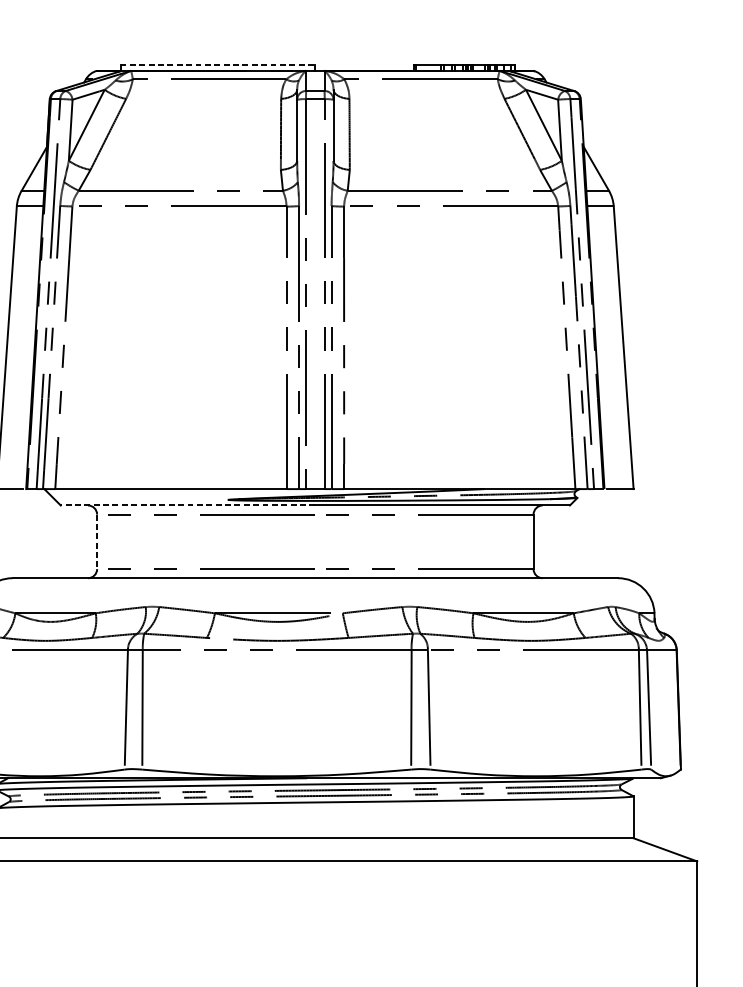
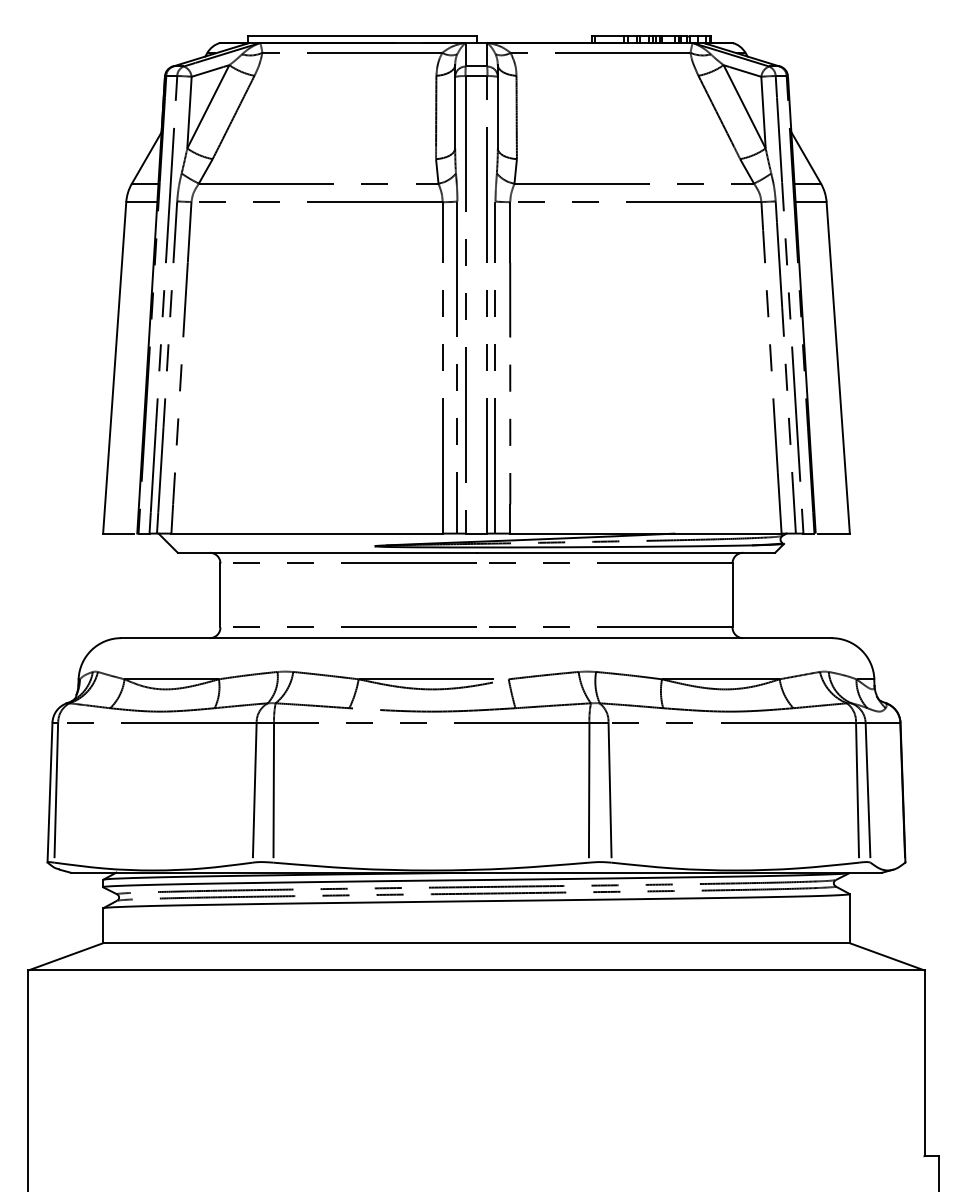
line: (218, 65) -> (362, 36), dashed -> solid
line: (187, 505) -> (326, 552), dashed -> solid
line: (97, 541) -> (220, 595), dashed -> solid

